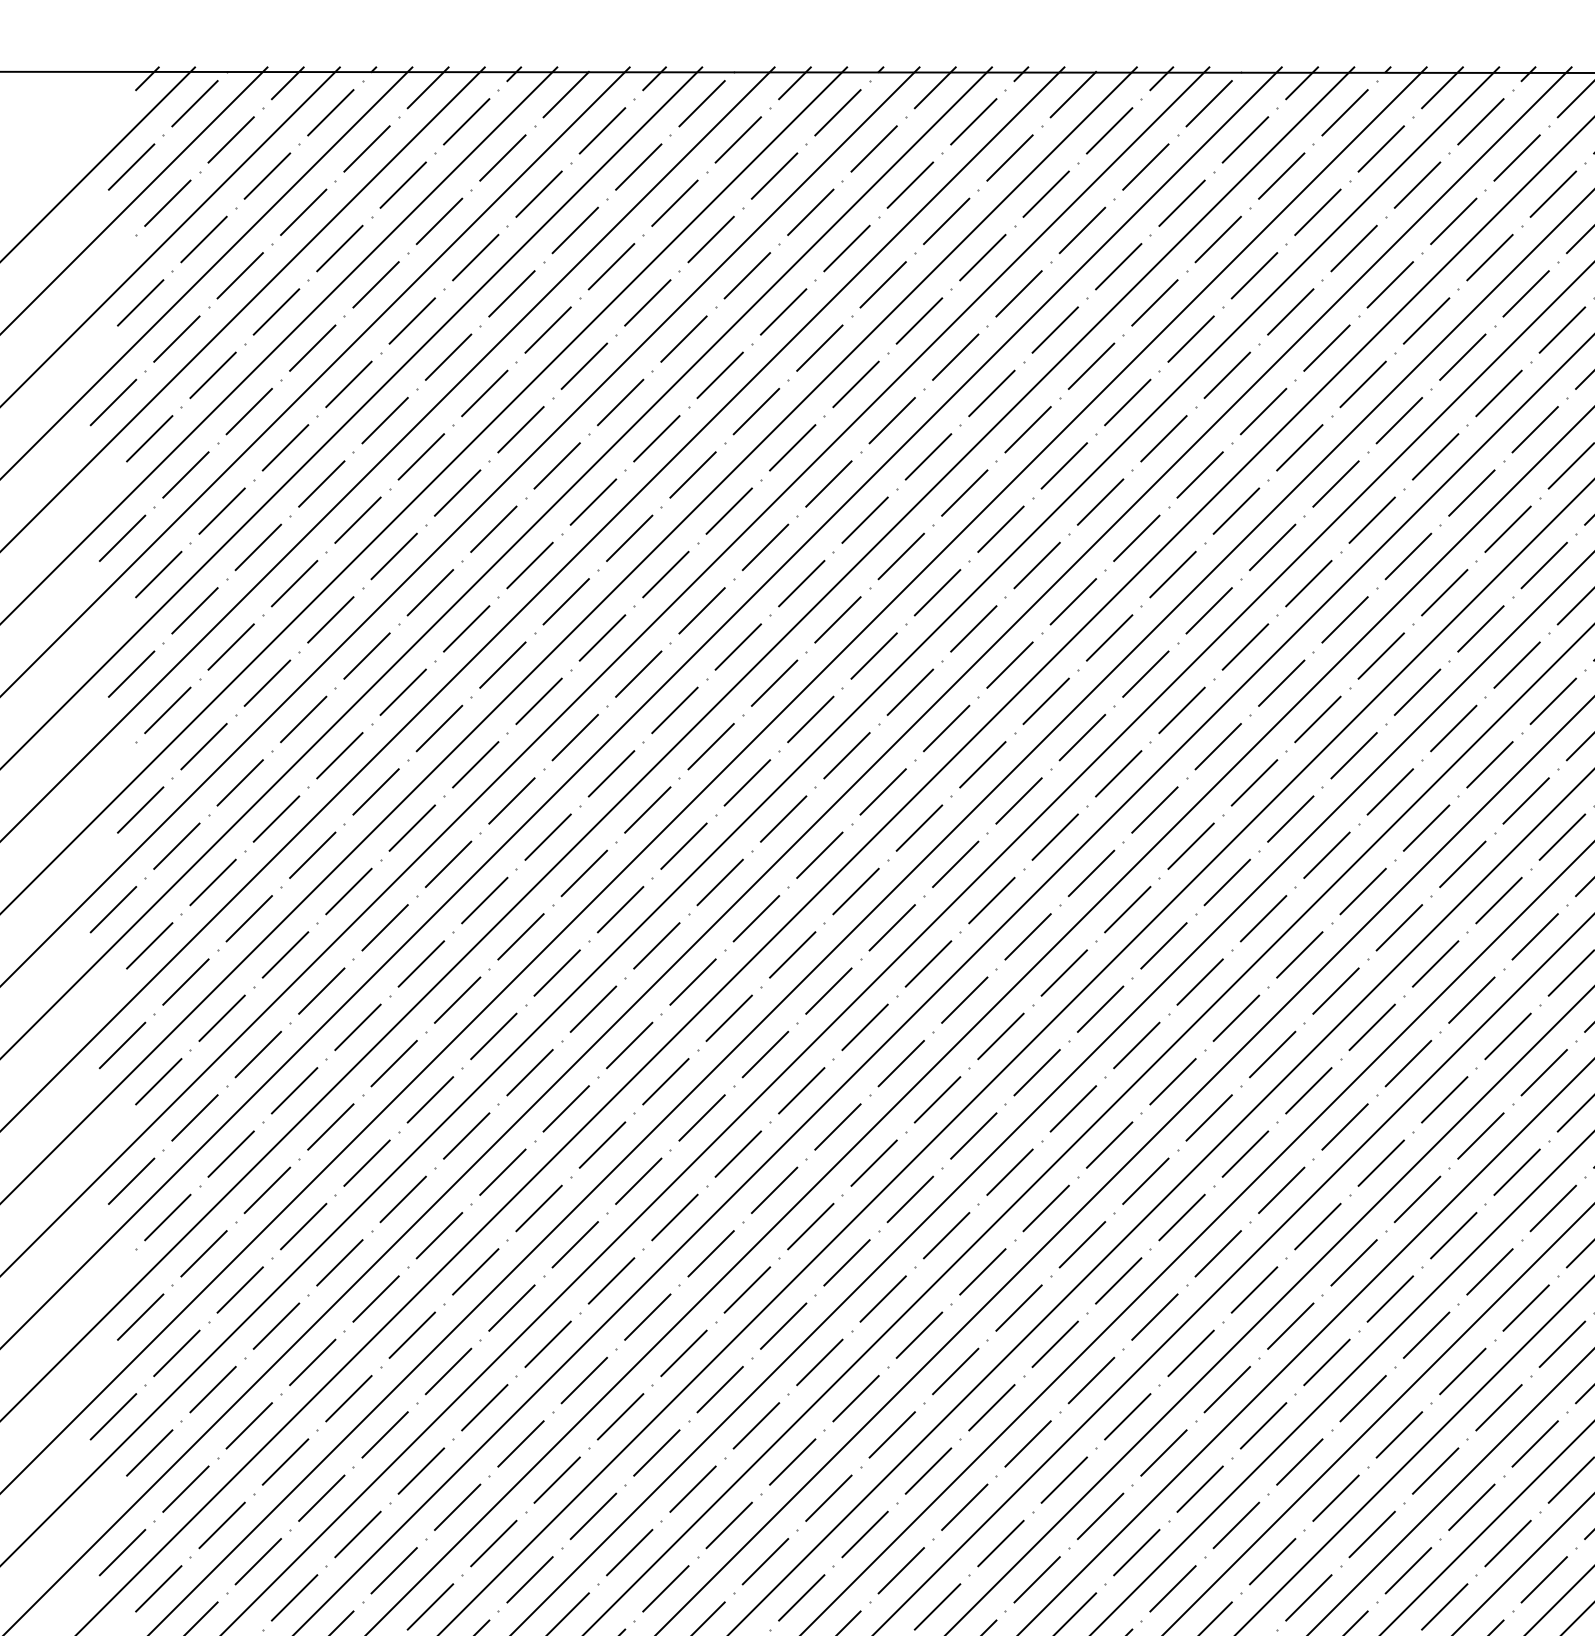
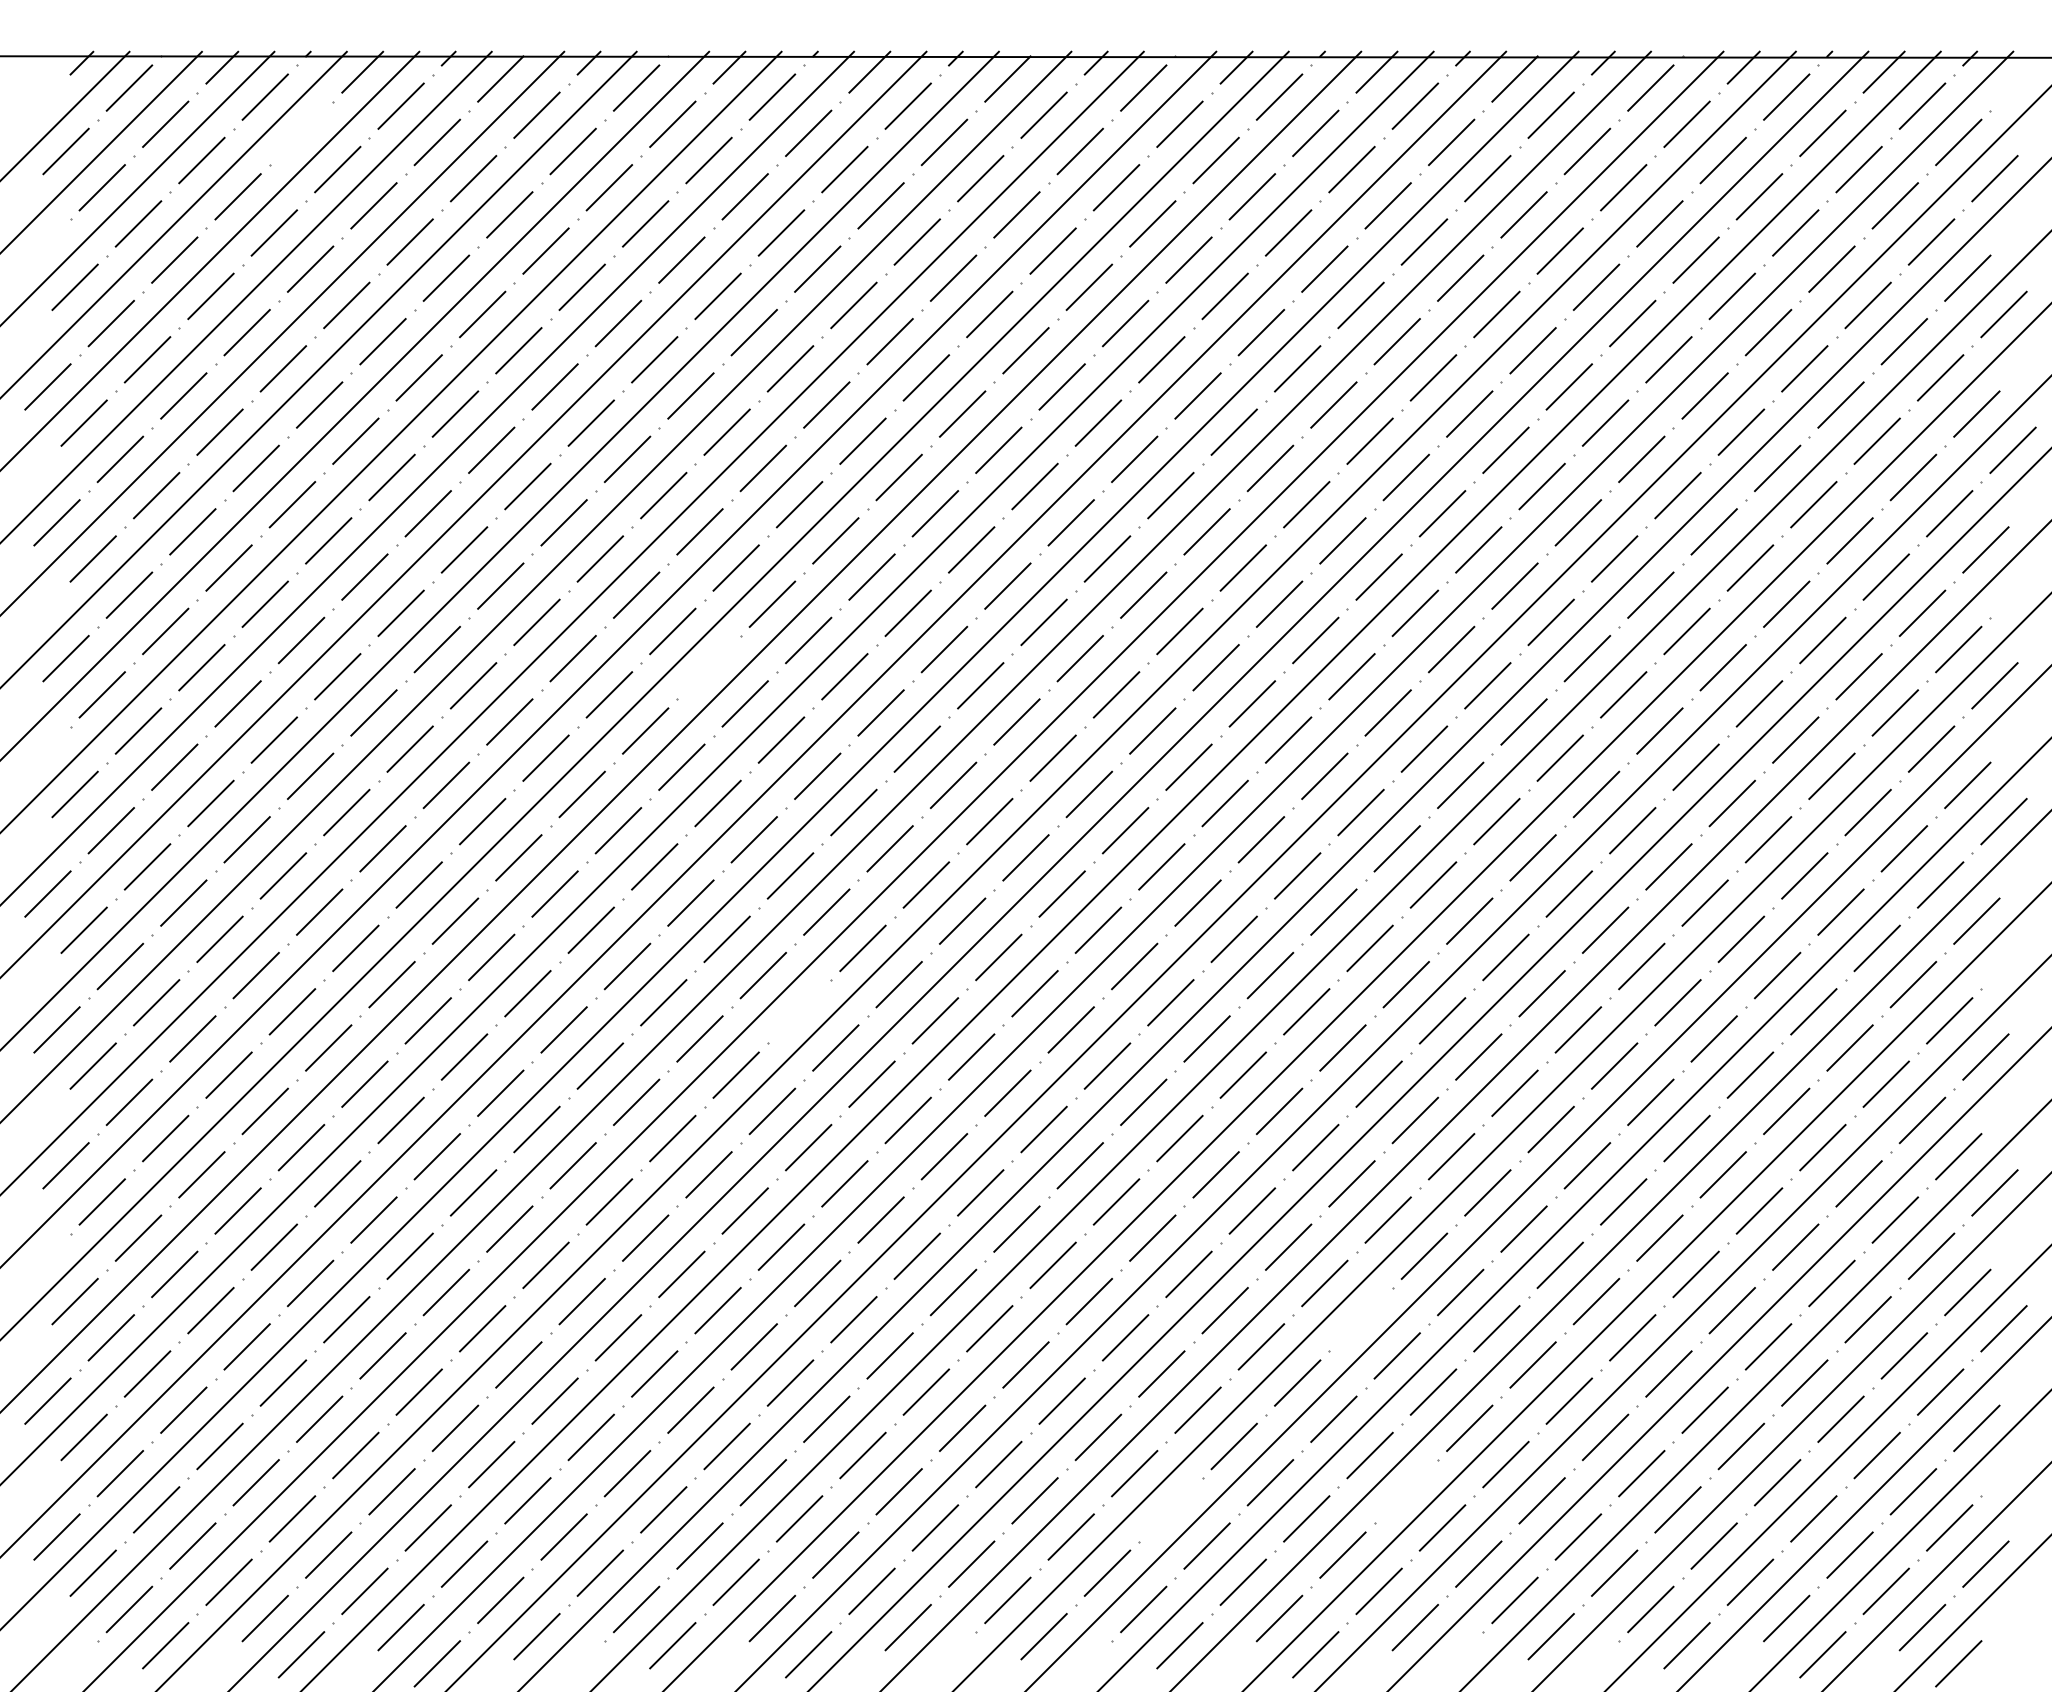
line: (367, 149) -> (301, 133), removed
line: (774, 683) -> (708, 667), removed
line: (865, 1027) -> (799, 1011), removed
line: (1426, 1335) -> (1360, 1319), removed
line: (1471, 1507) -> (1405, 1491), removed
line: (1236, 1525) -> (1170, 1509), removed

